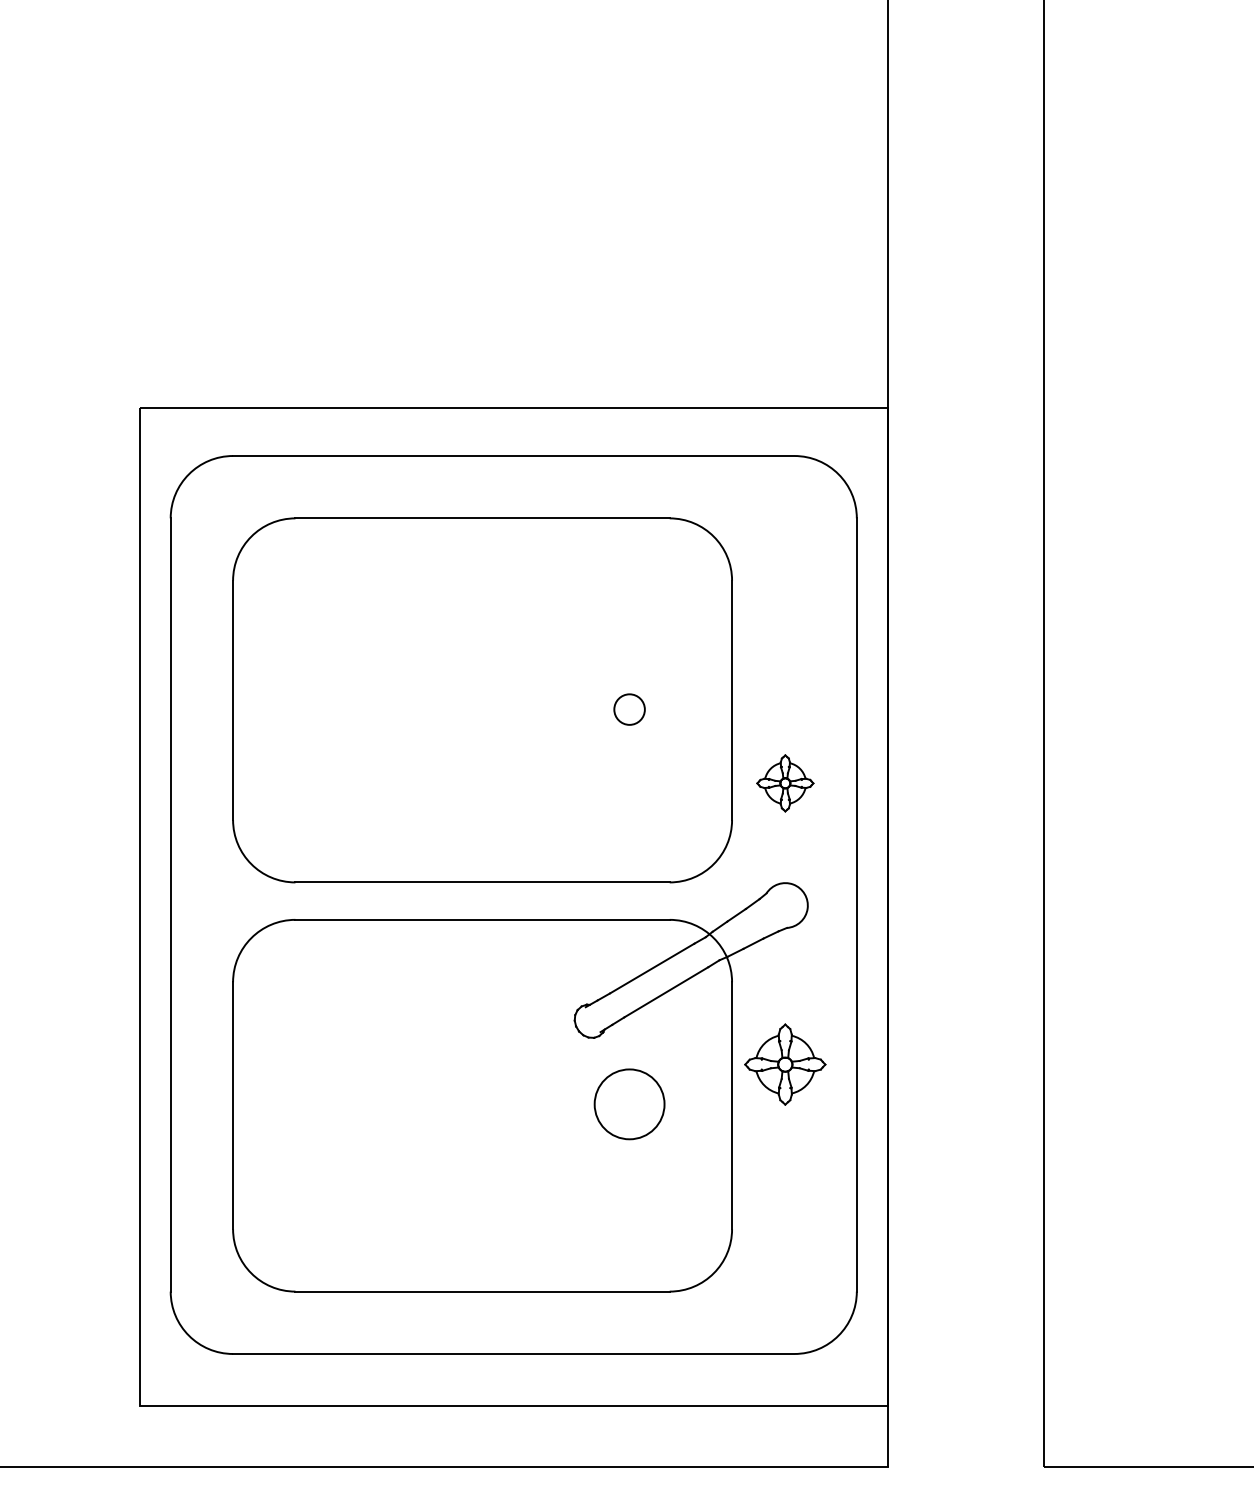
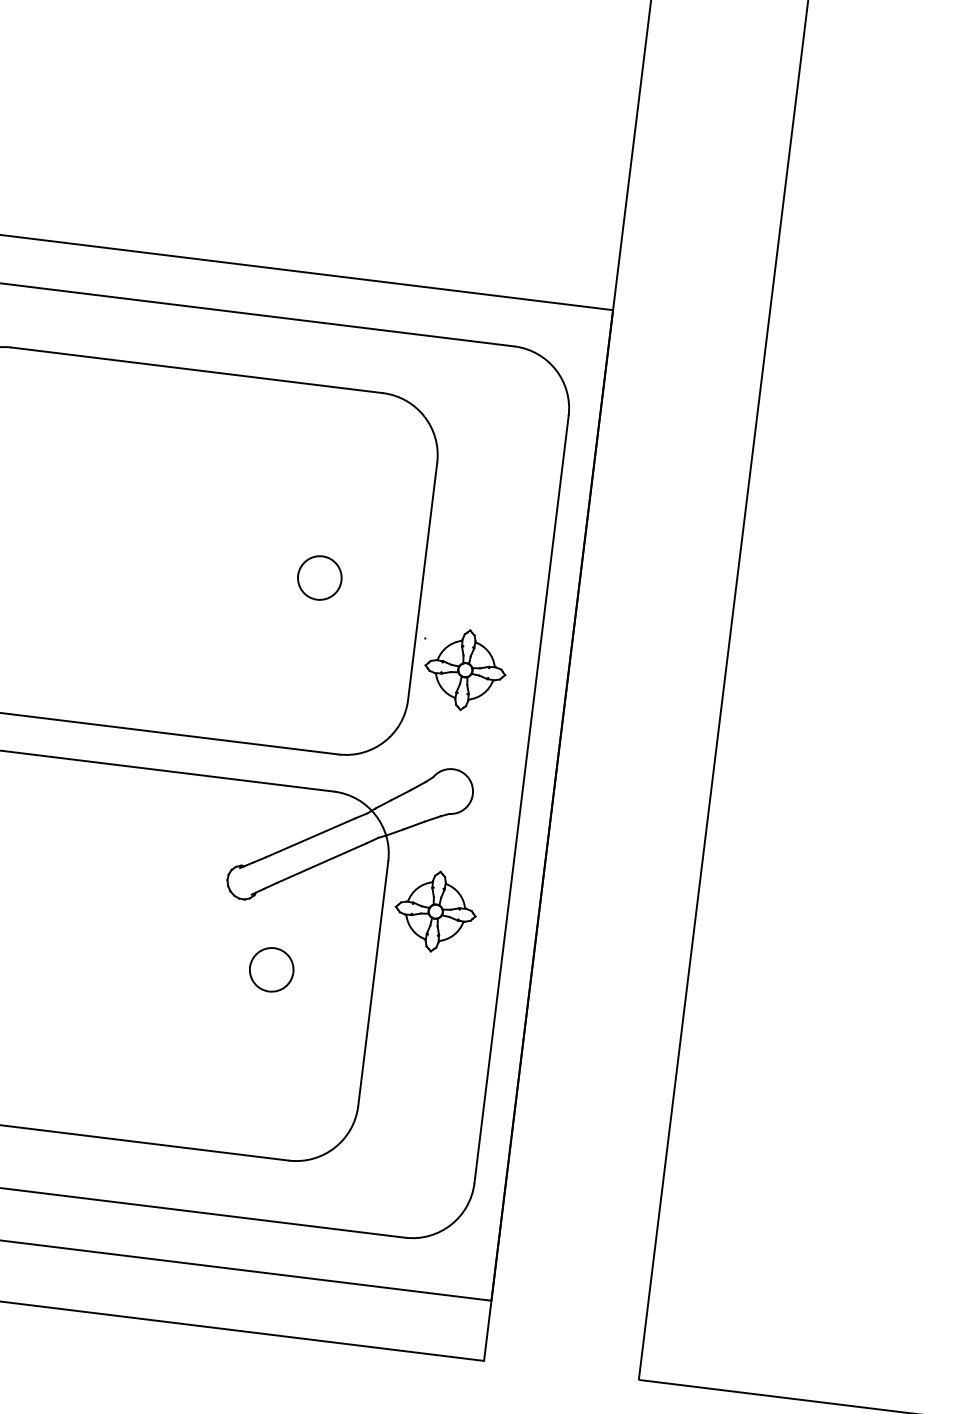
circle: (629, 709) -> (319, 577), size x1.43
part: (785, 783) -> (465, 670), size x1.43
part: (785, 1064) -> (435, 911), moved
circle: (629, 1104) -> (271, 969), size x0.62

